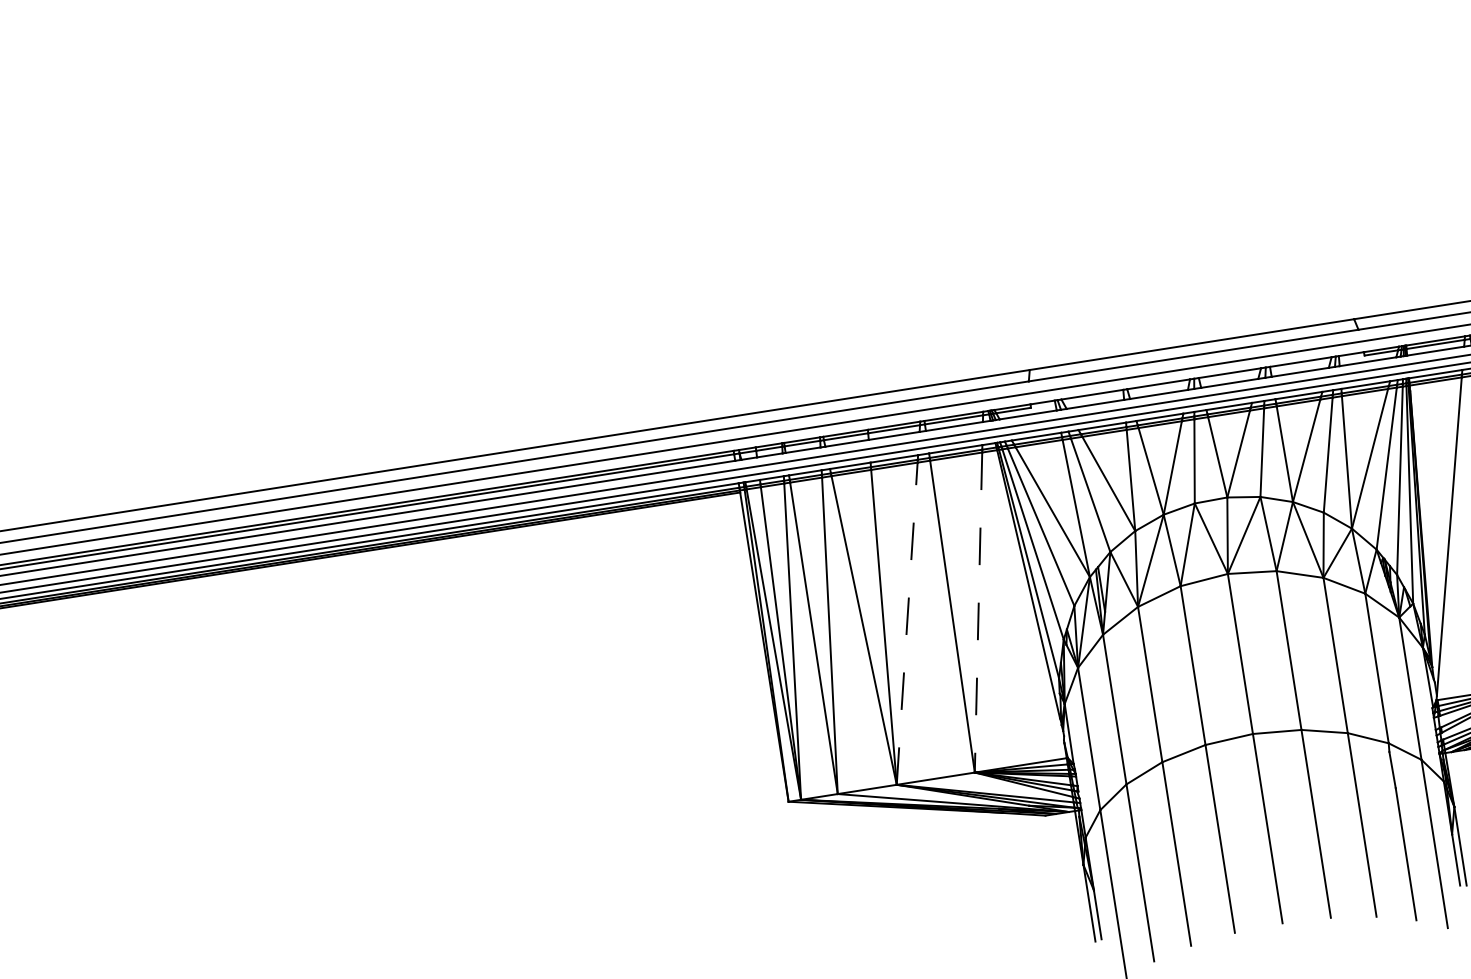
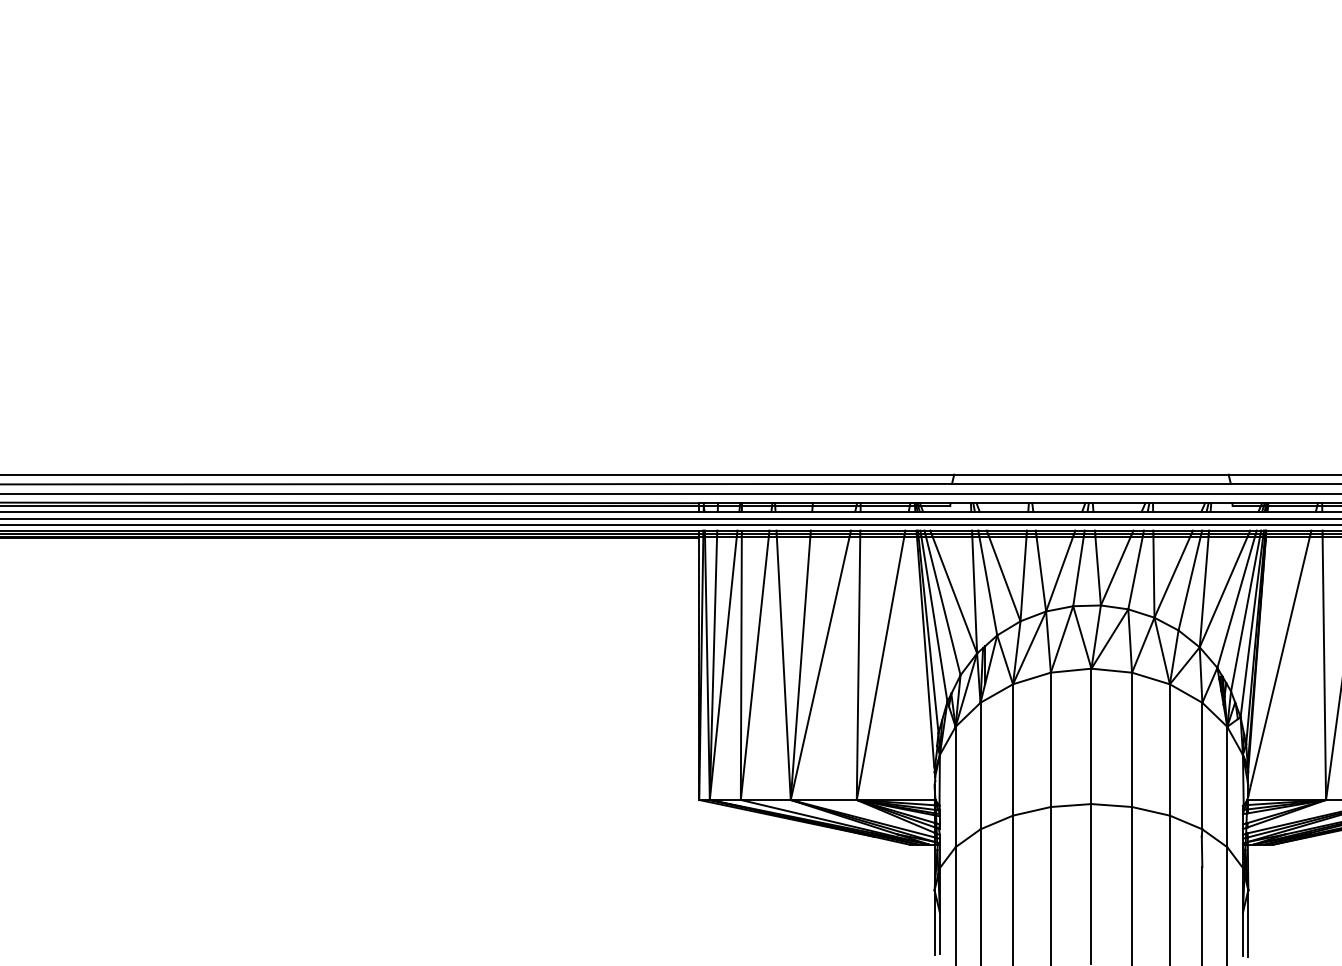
line: (978, 612) -> (880, 668), dashed -> solid
line: (907, 623) -> (820, 668), dashed -> solid

